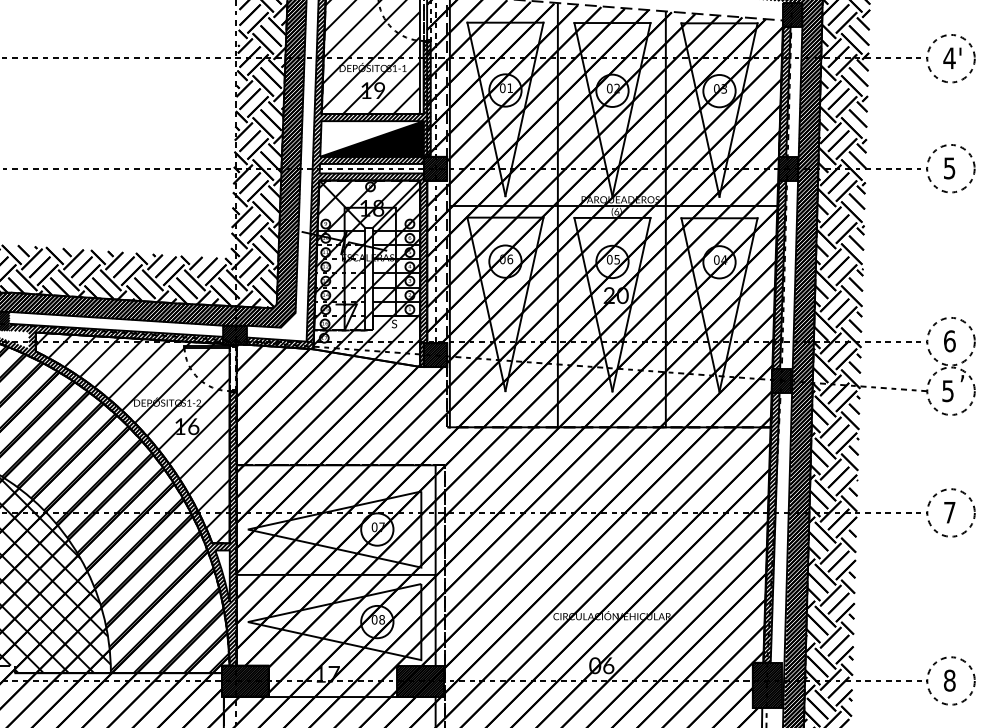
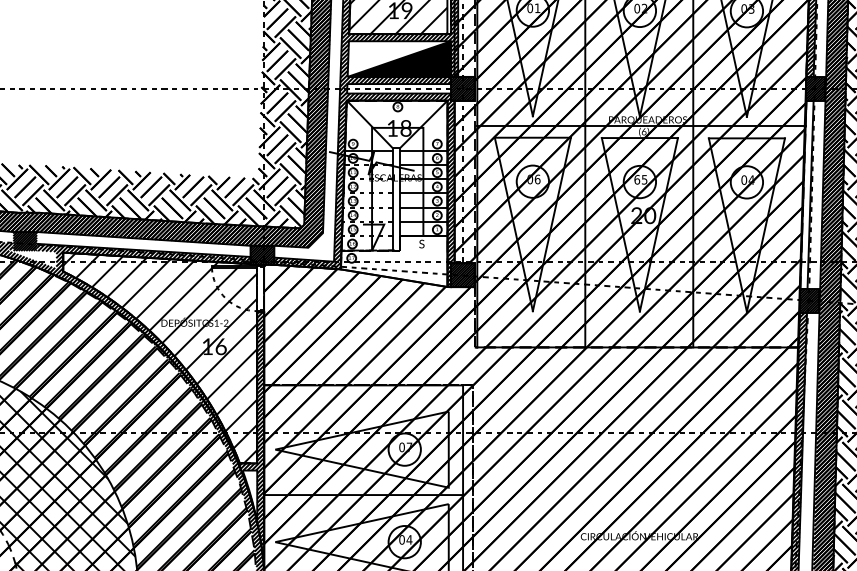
text: (609, 259) -> (636, 179), 05 -> 65
hatch: (366, 273) -> (393, 193), removed
hatch: (779, 274) -> (806, 194), removed
text: (382, 619) -> (409, 539), 08 -> 04

